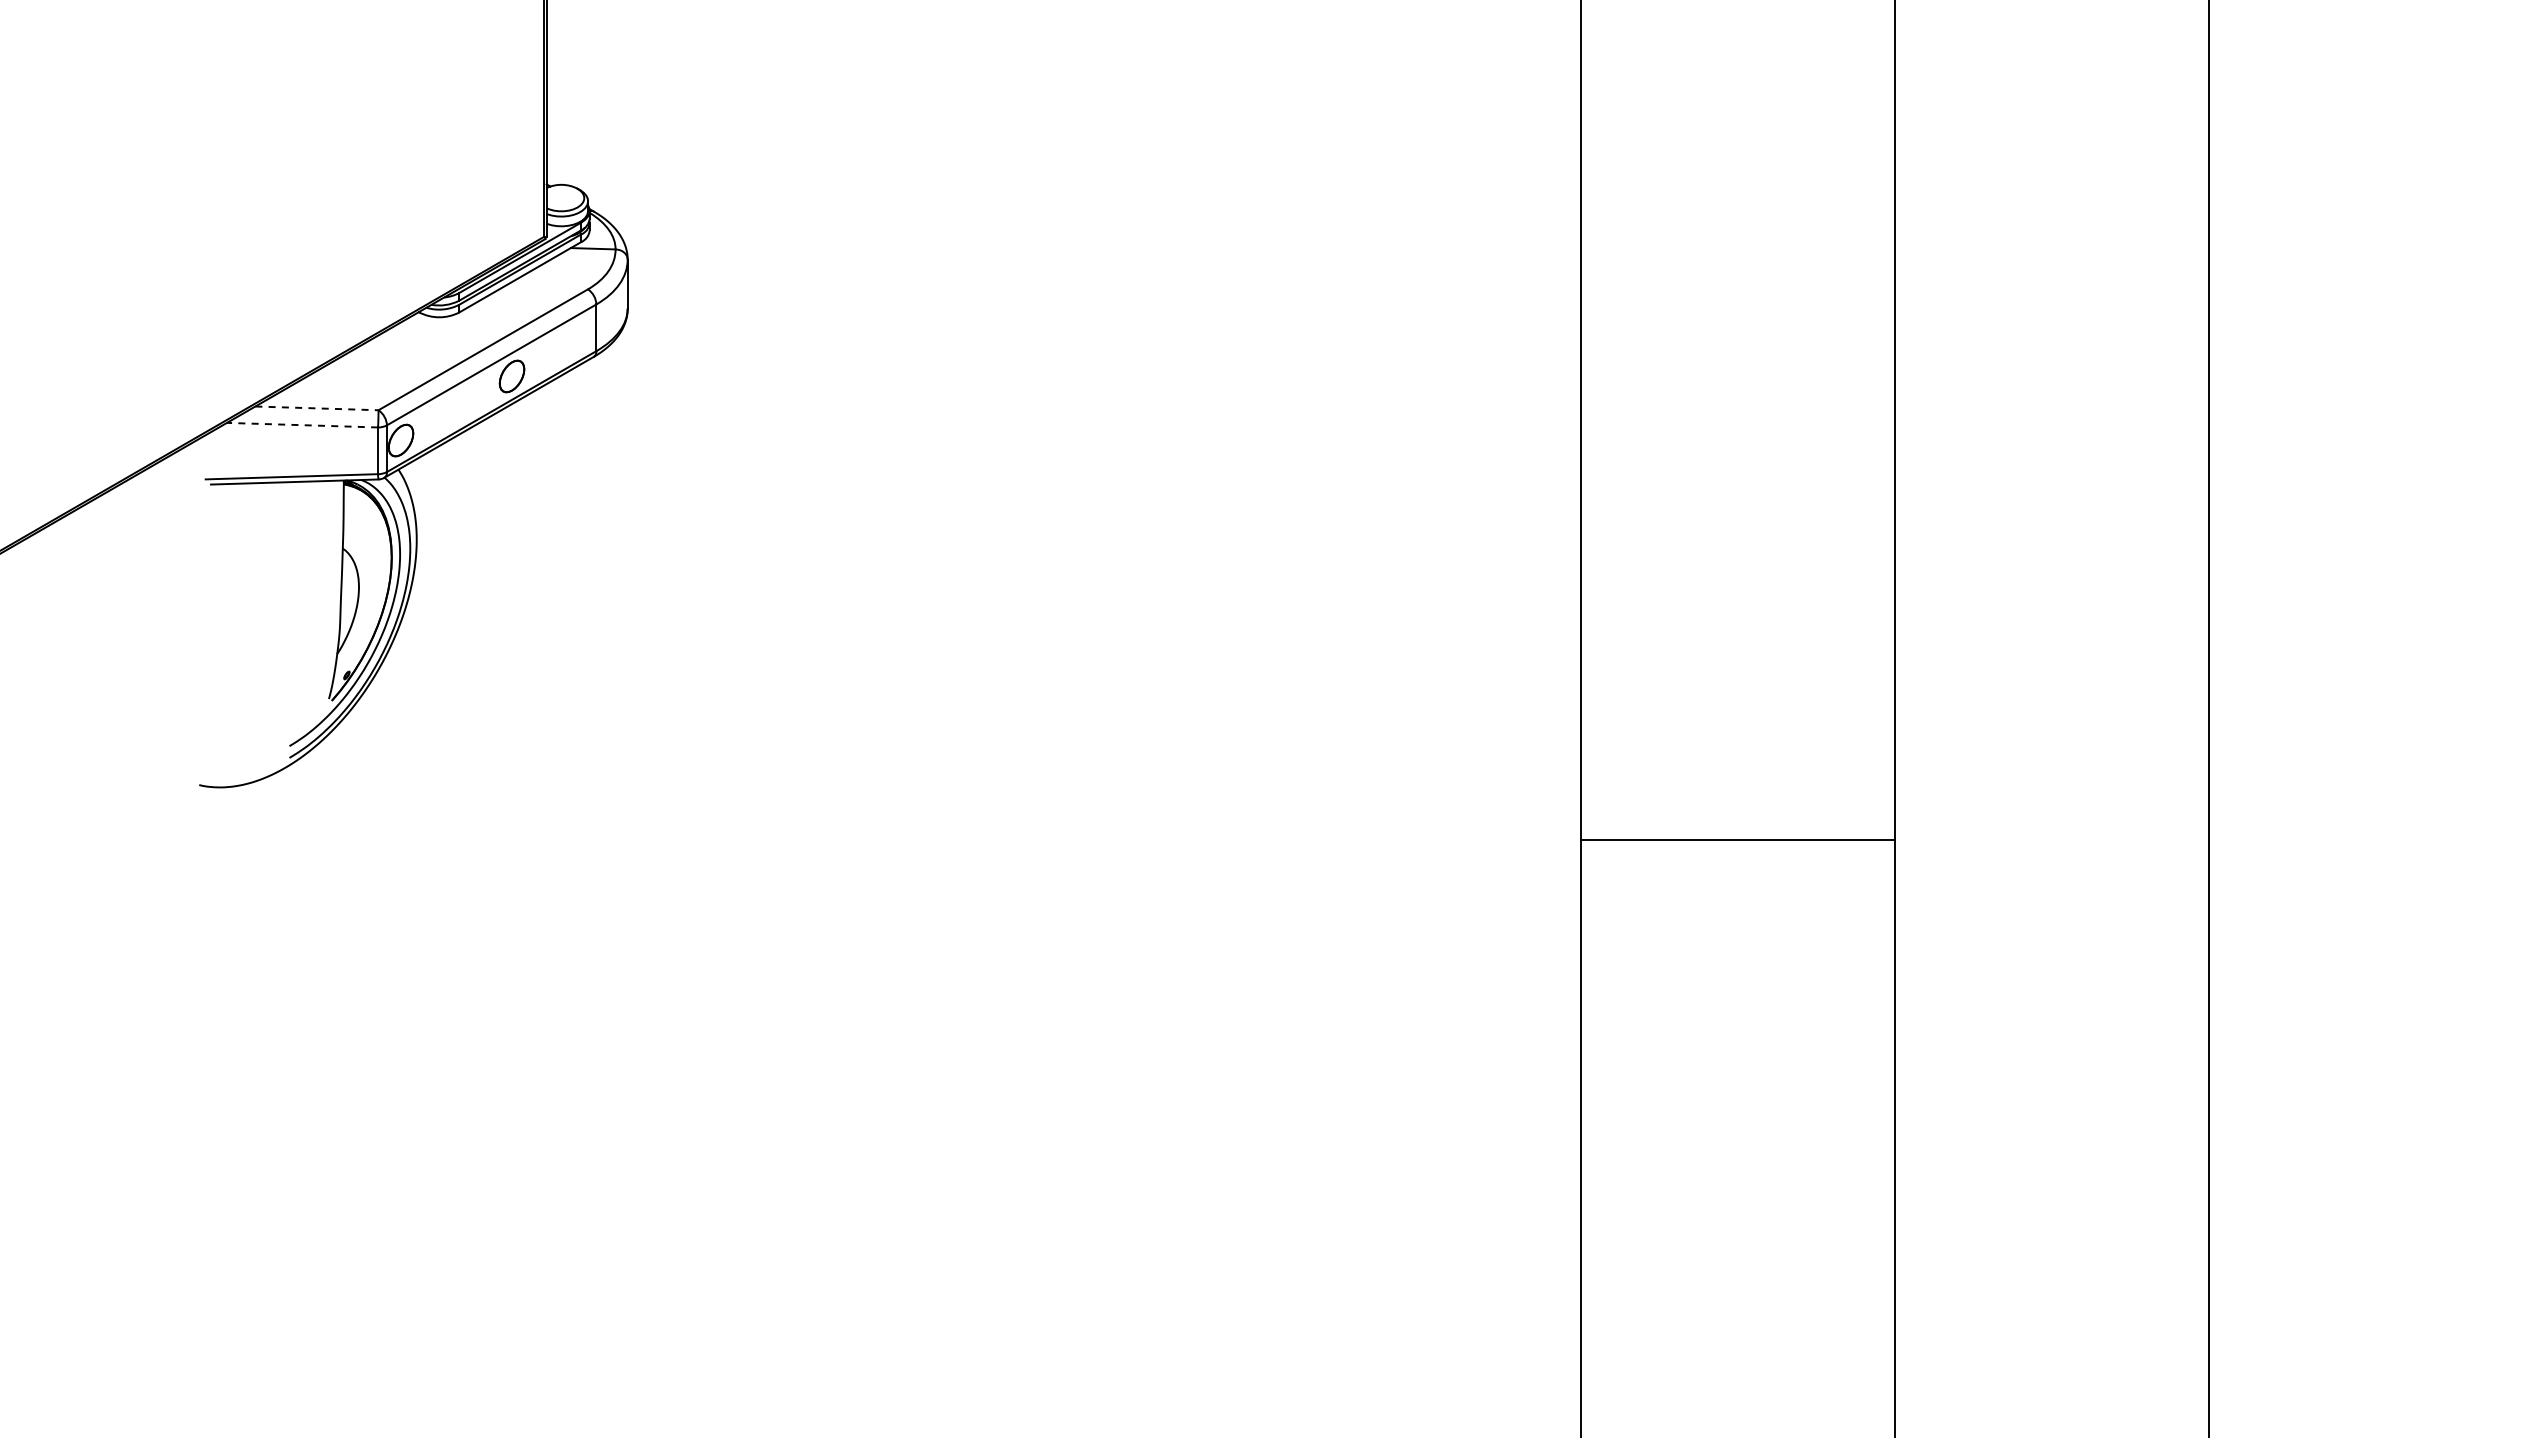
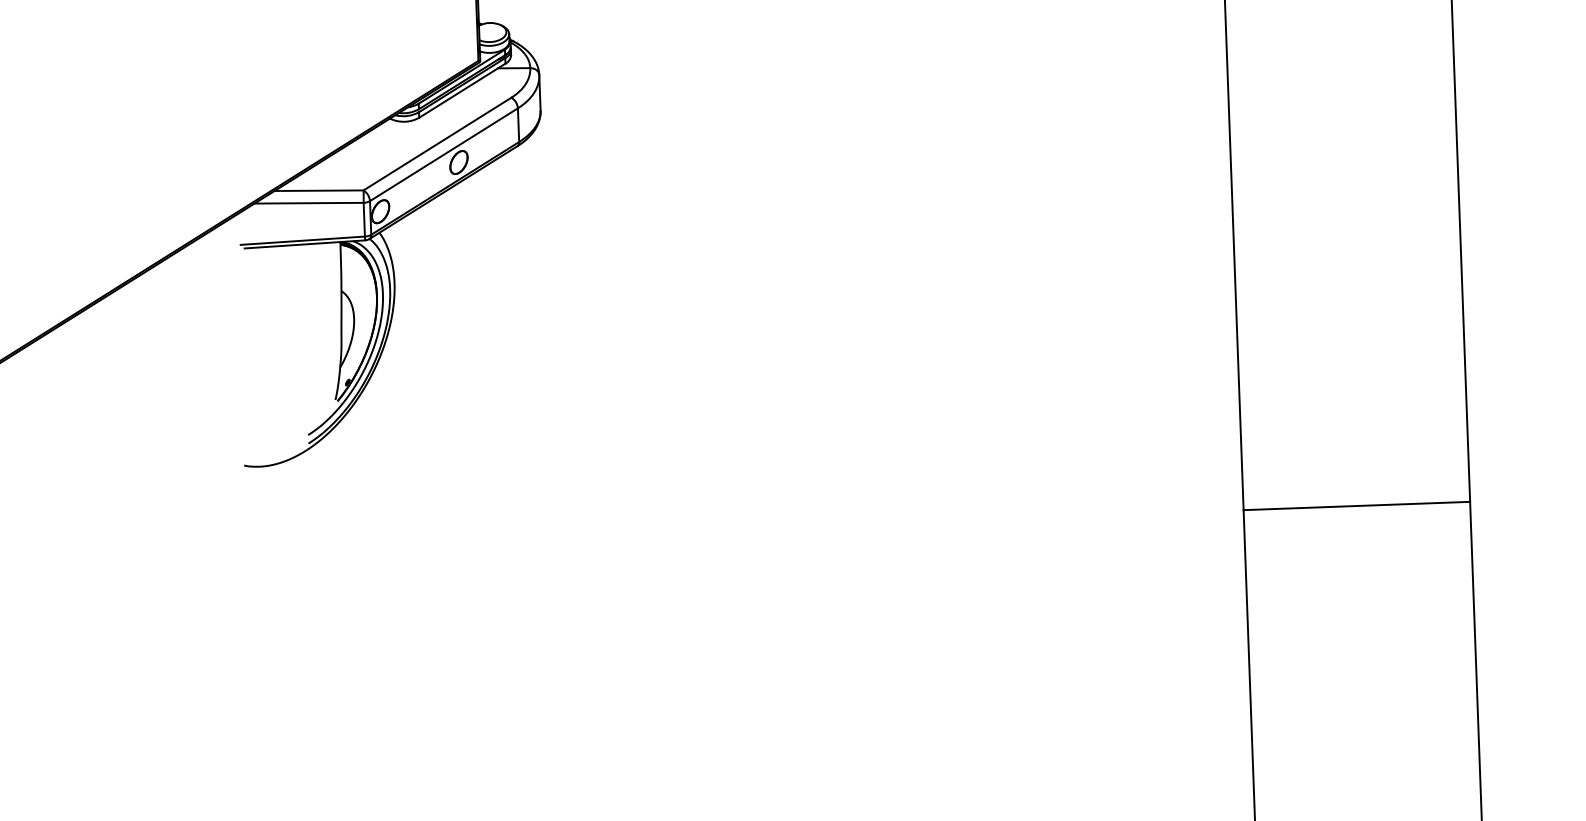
line: (316, 408) -> (318, 190), dashed -> solid
line: (302, 425) -> (309, 203), dashed -> solid
line: (1737, 839) -> (1356, 505), moved

